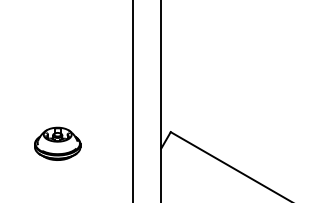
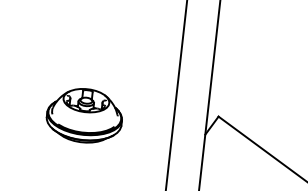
part: (57, 143) -> (84, 115), size x1.4

